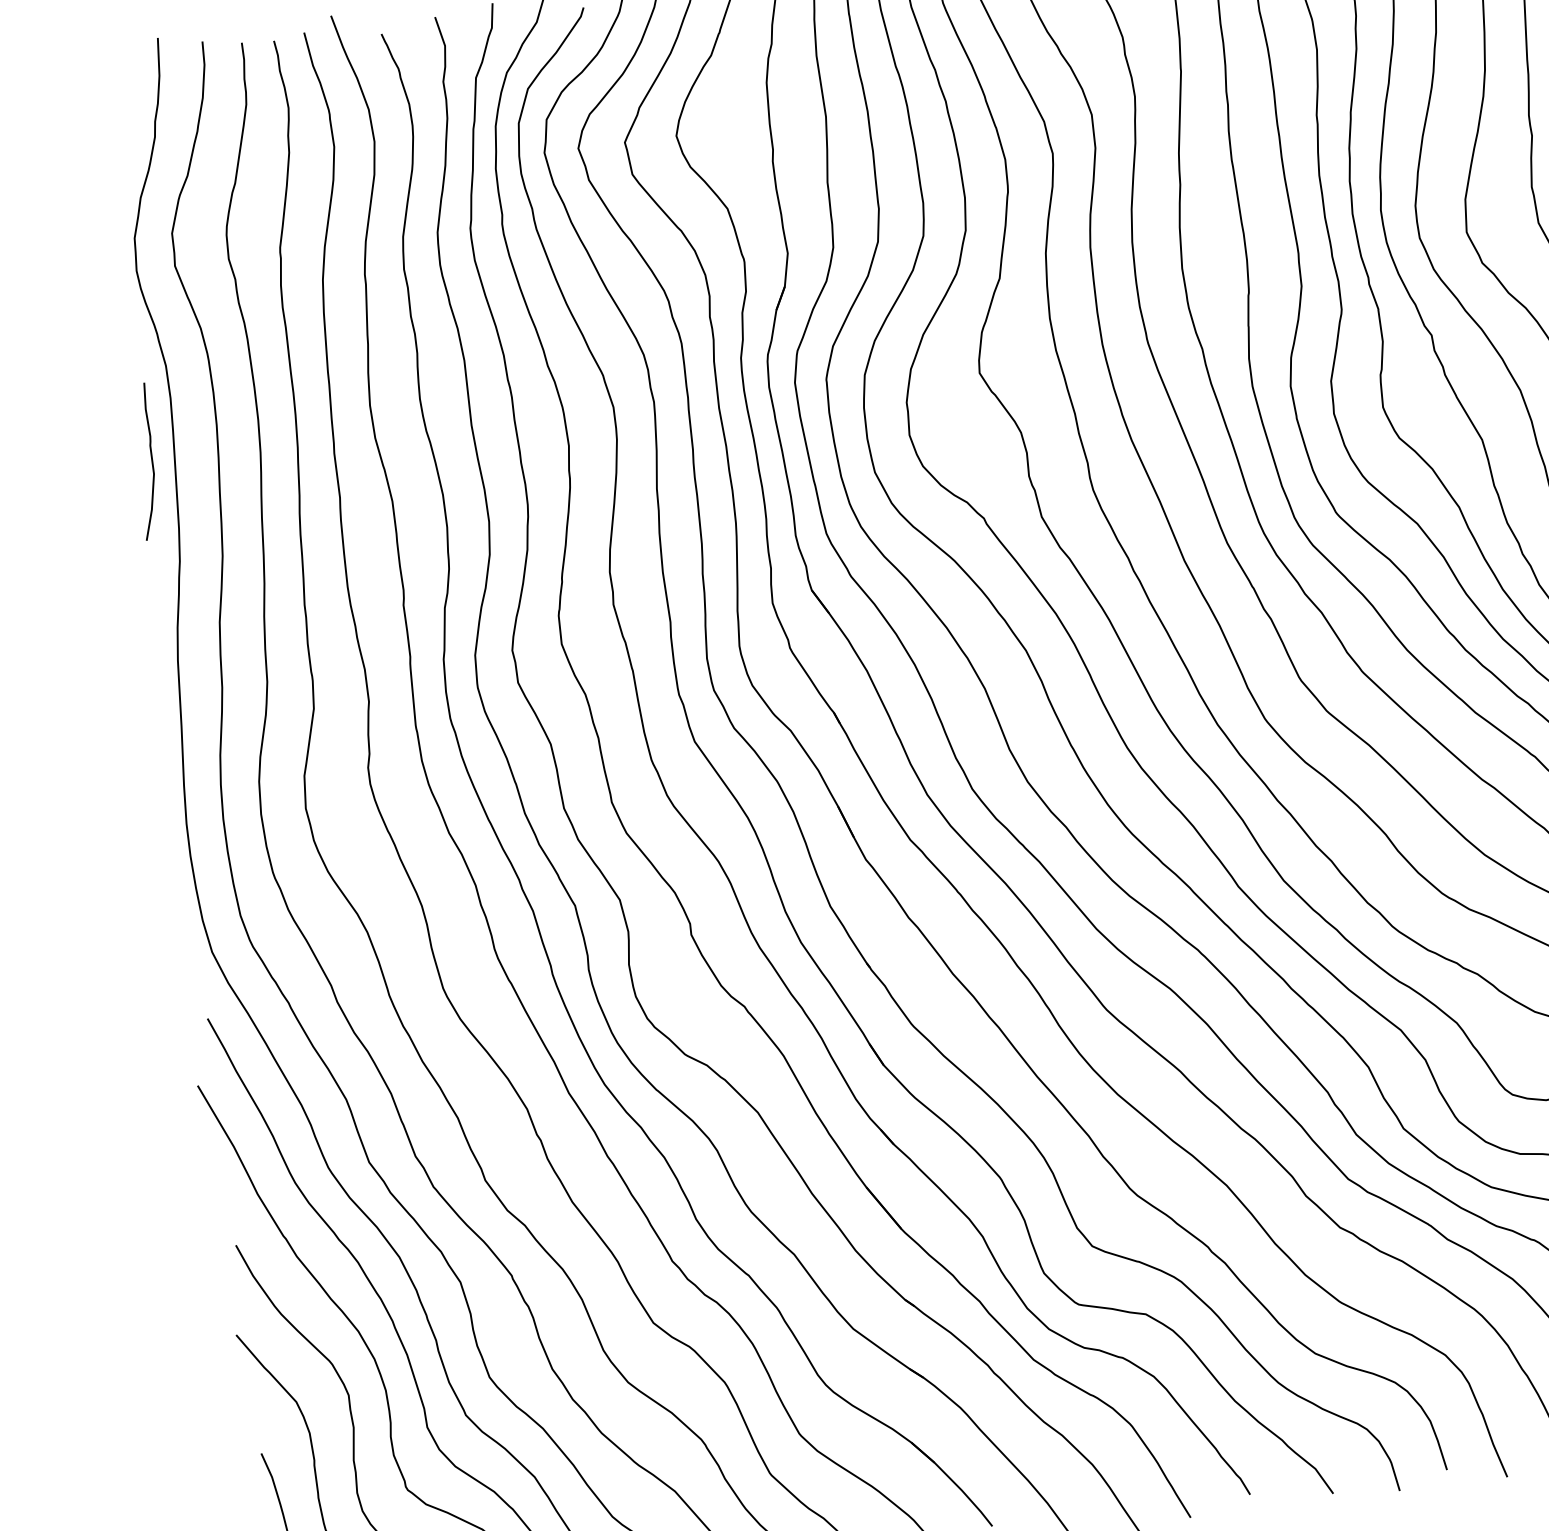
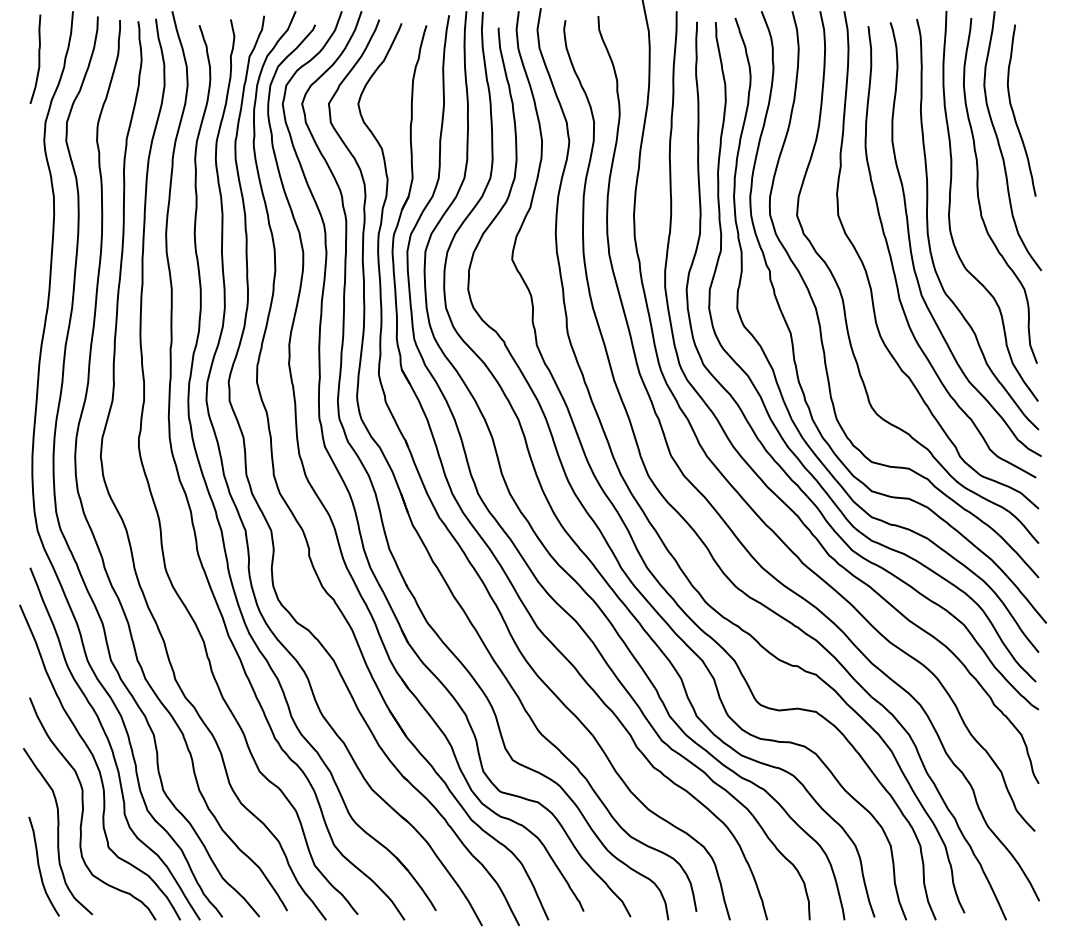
curve: (150, 459) -> (38, 58), moved

